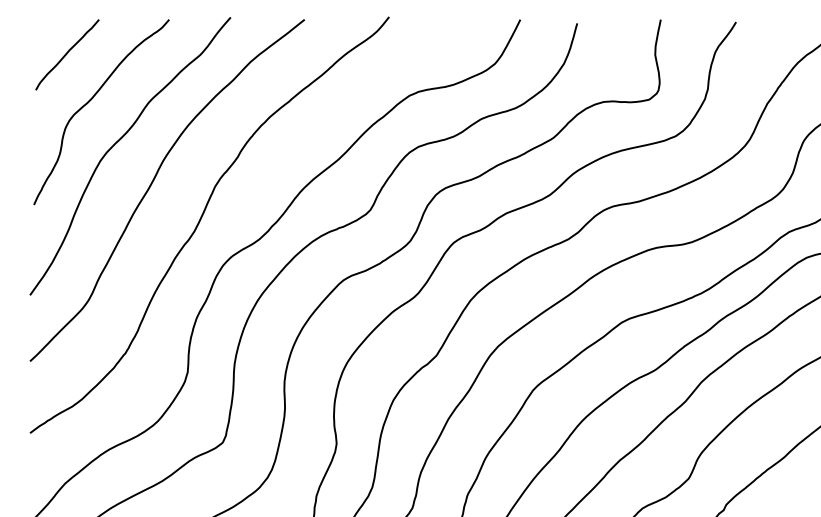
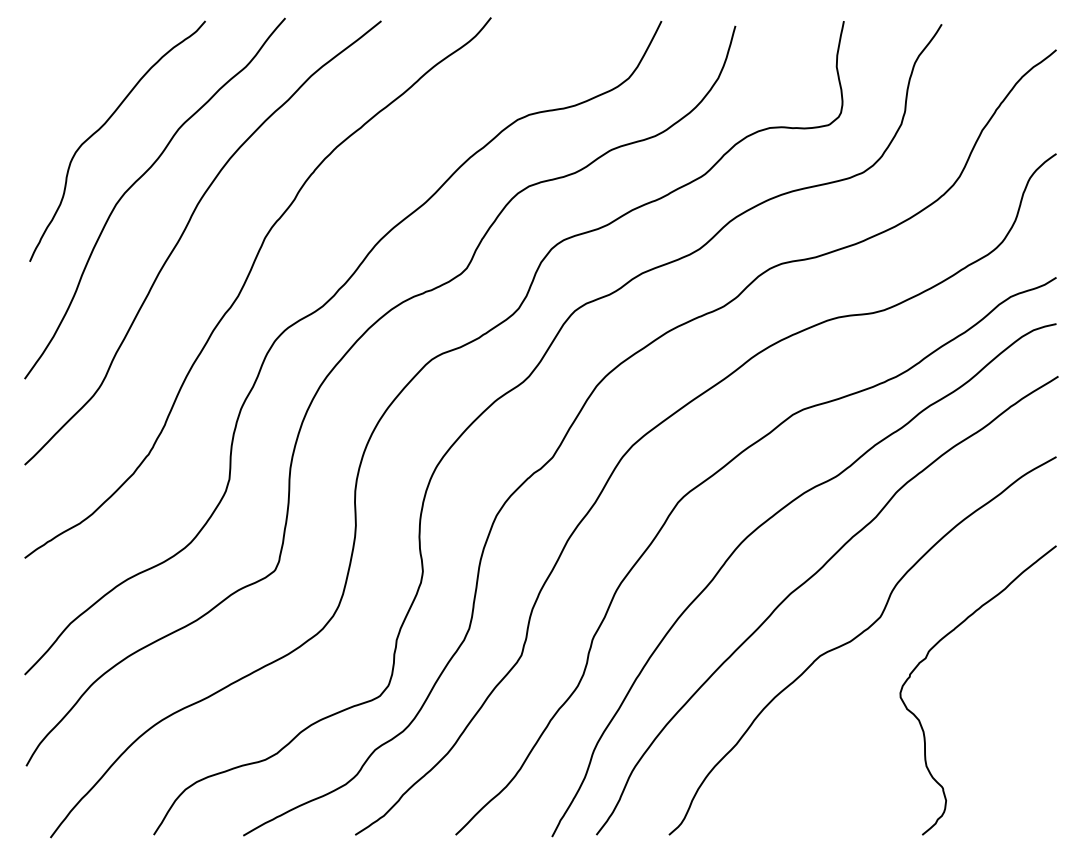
curve: (66, 54) -> (72, 66), removed

